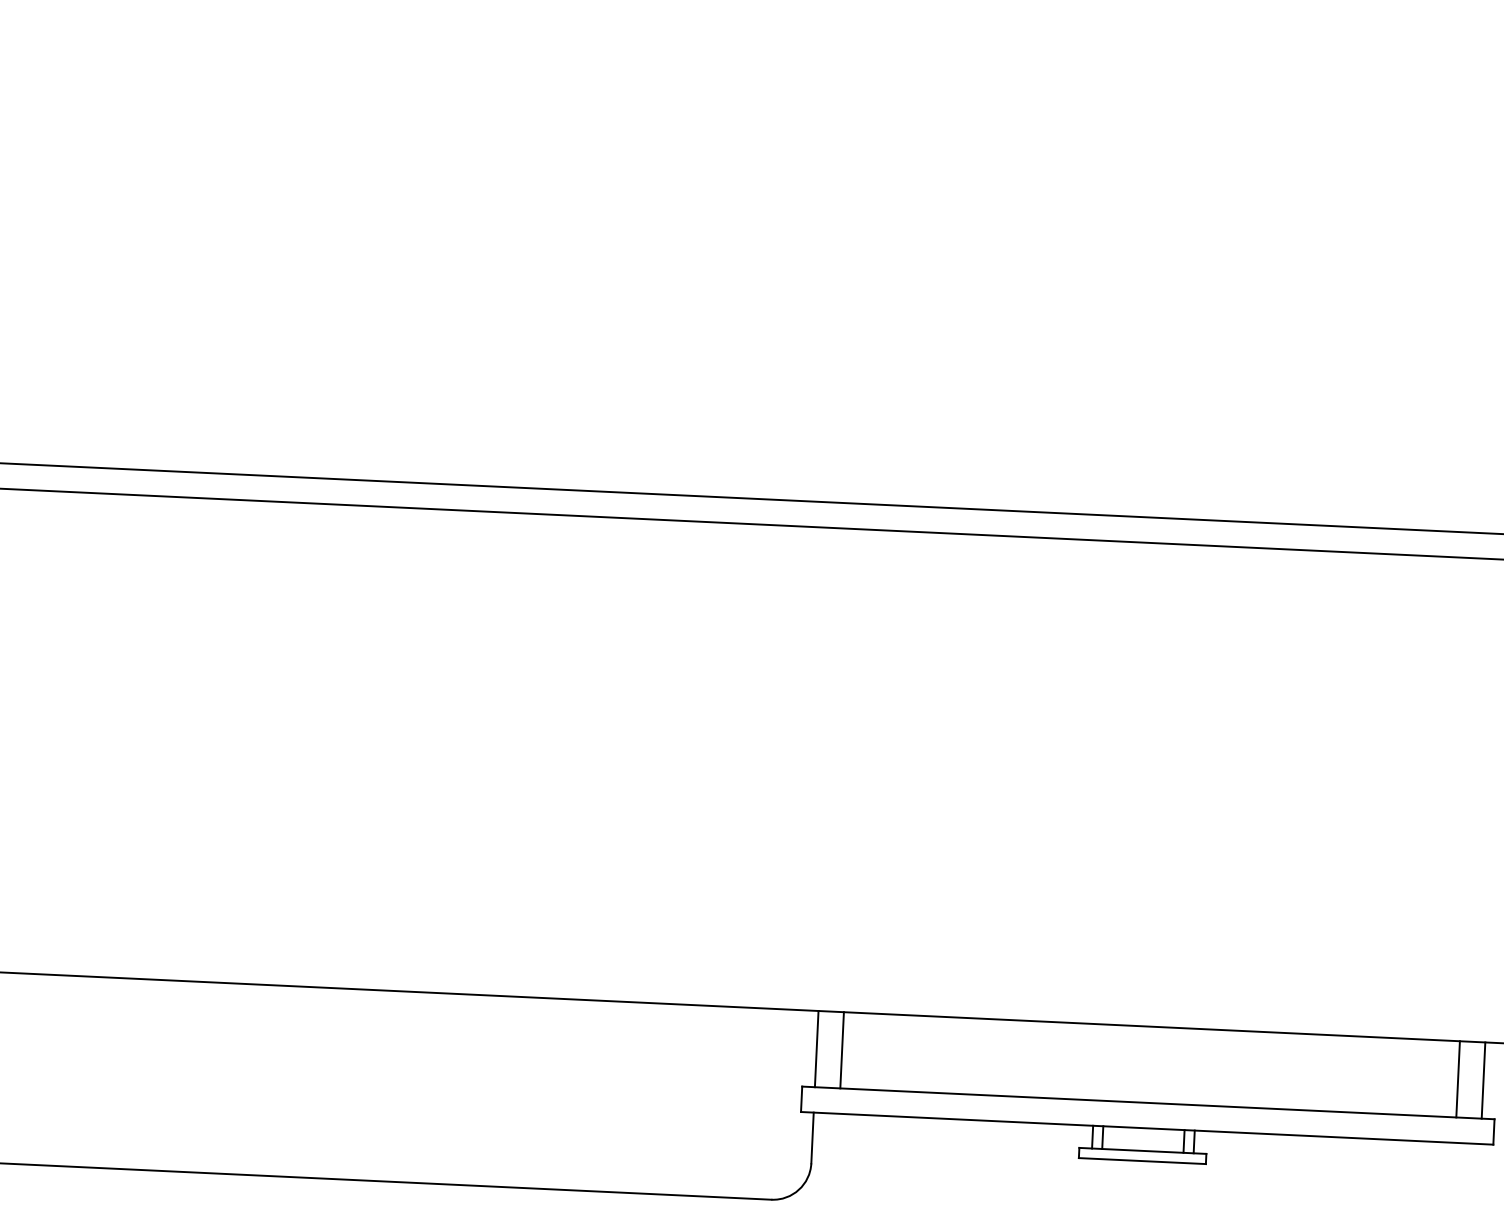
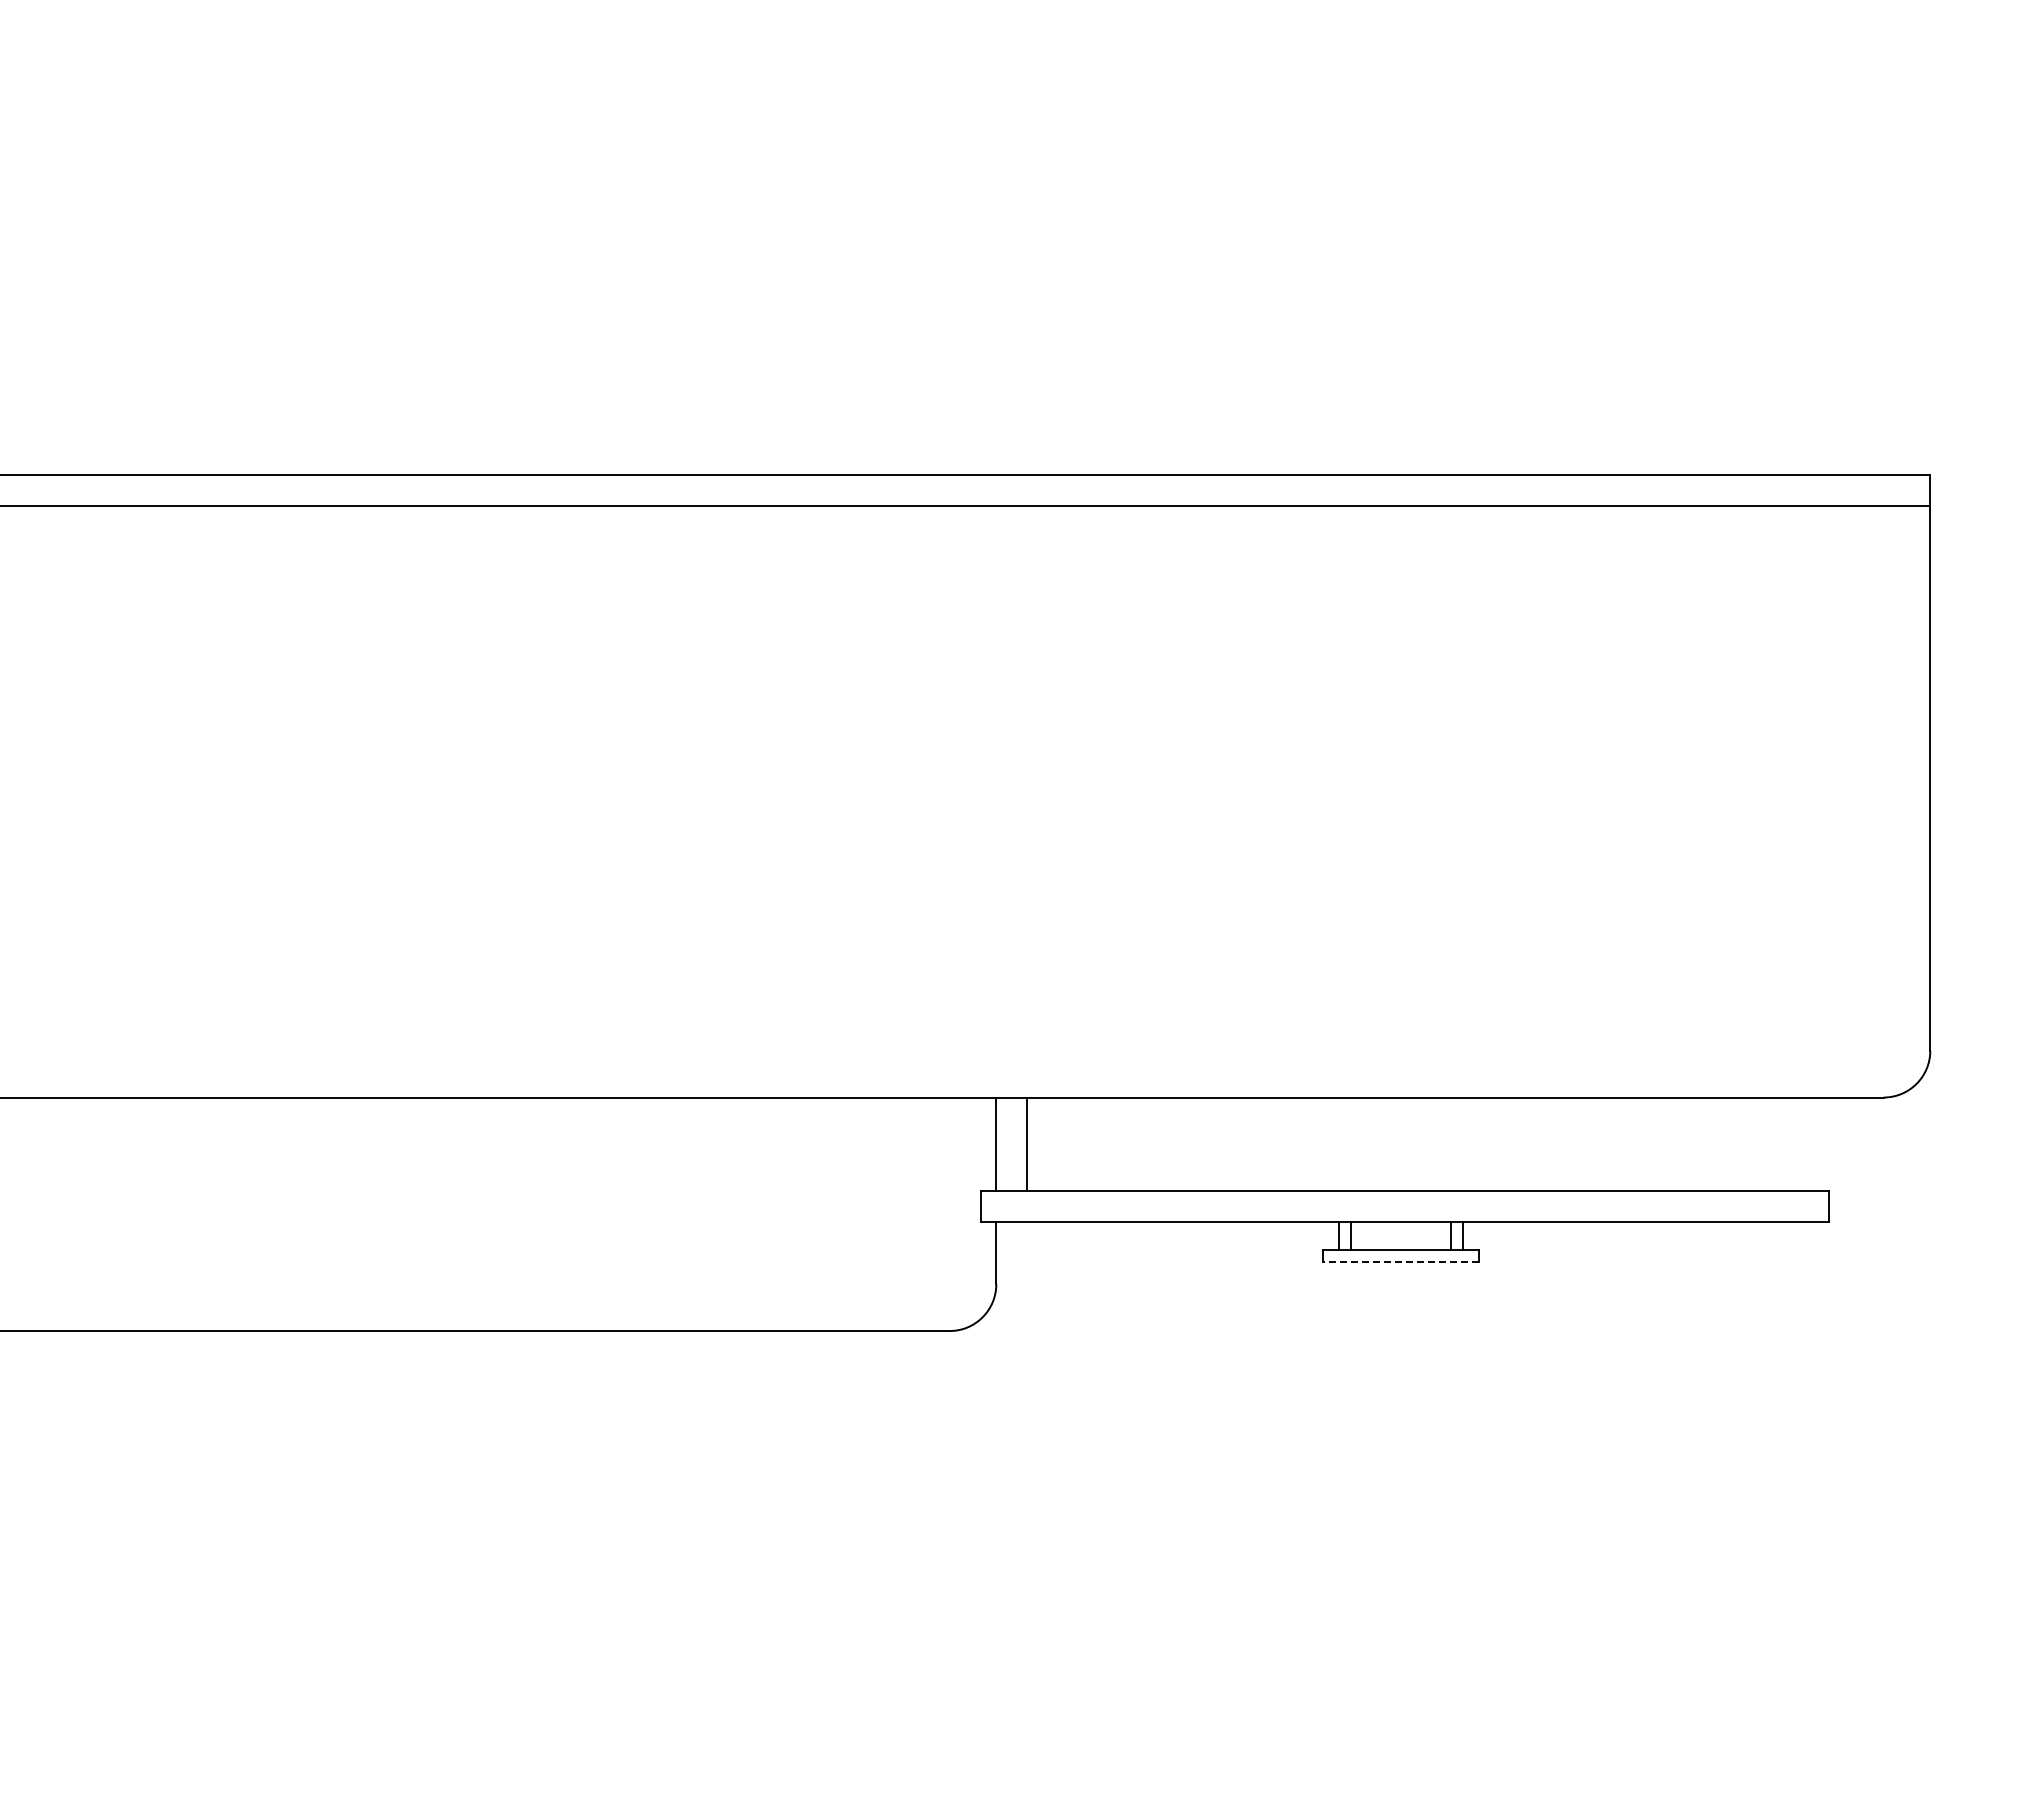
line: (1458, 1078) -> (1782, 1143), removed
line: (1483, 1079) -> (1813, 1143), removed
line: (1142, 1161) -> (1401, 1262), solid -> dashed

